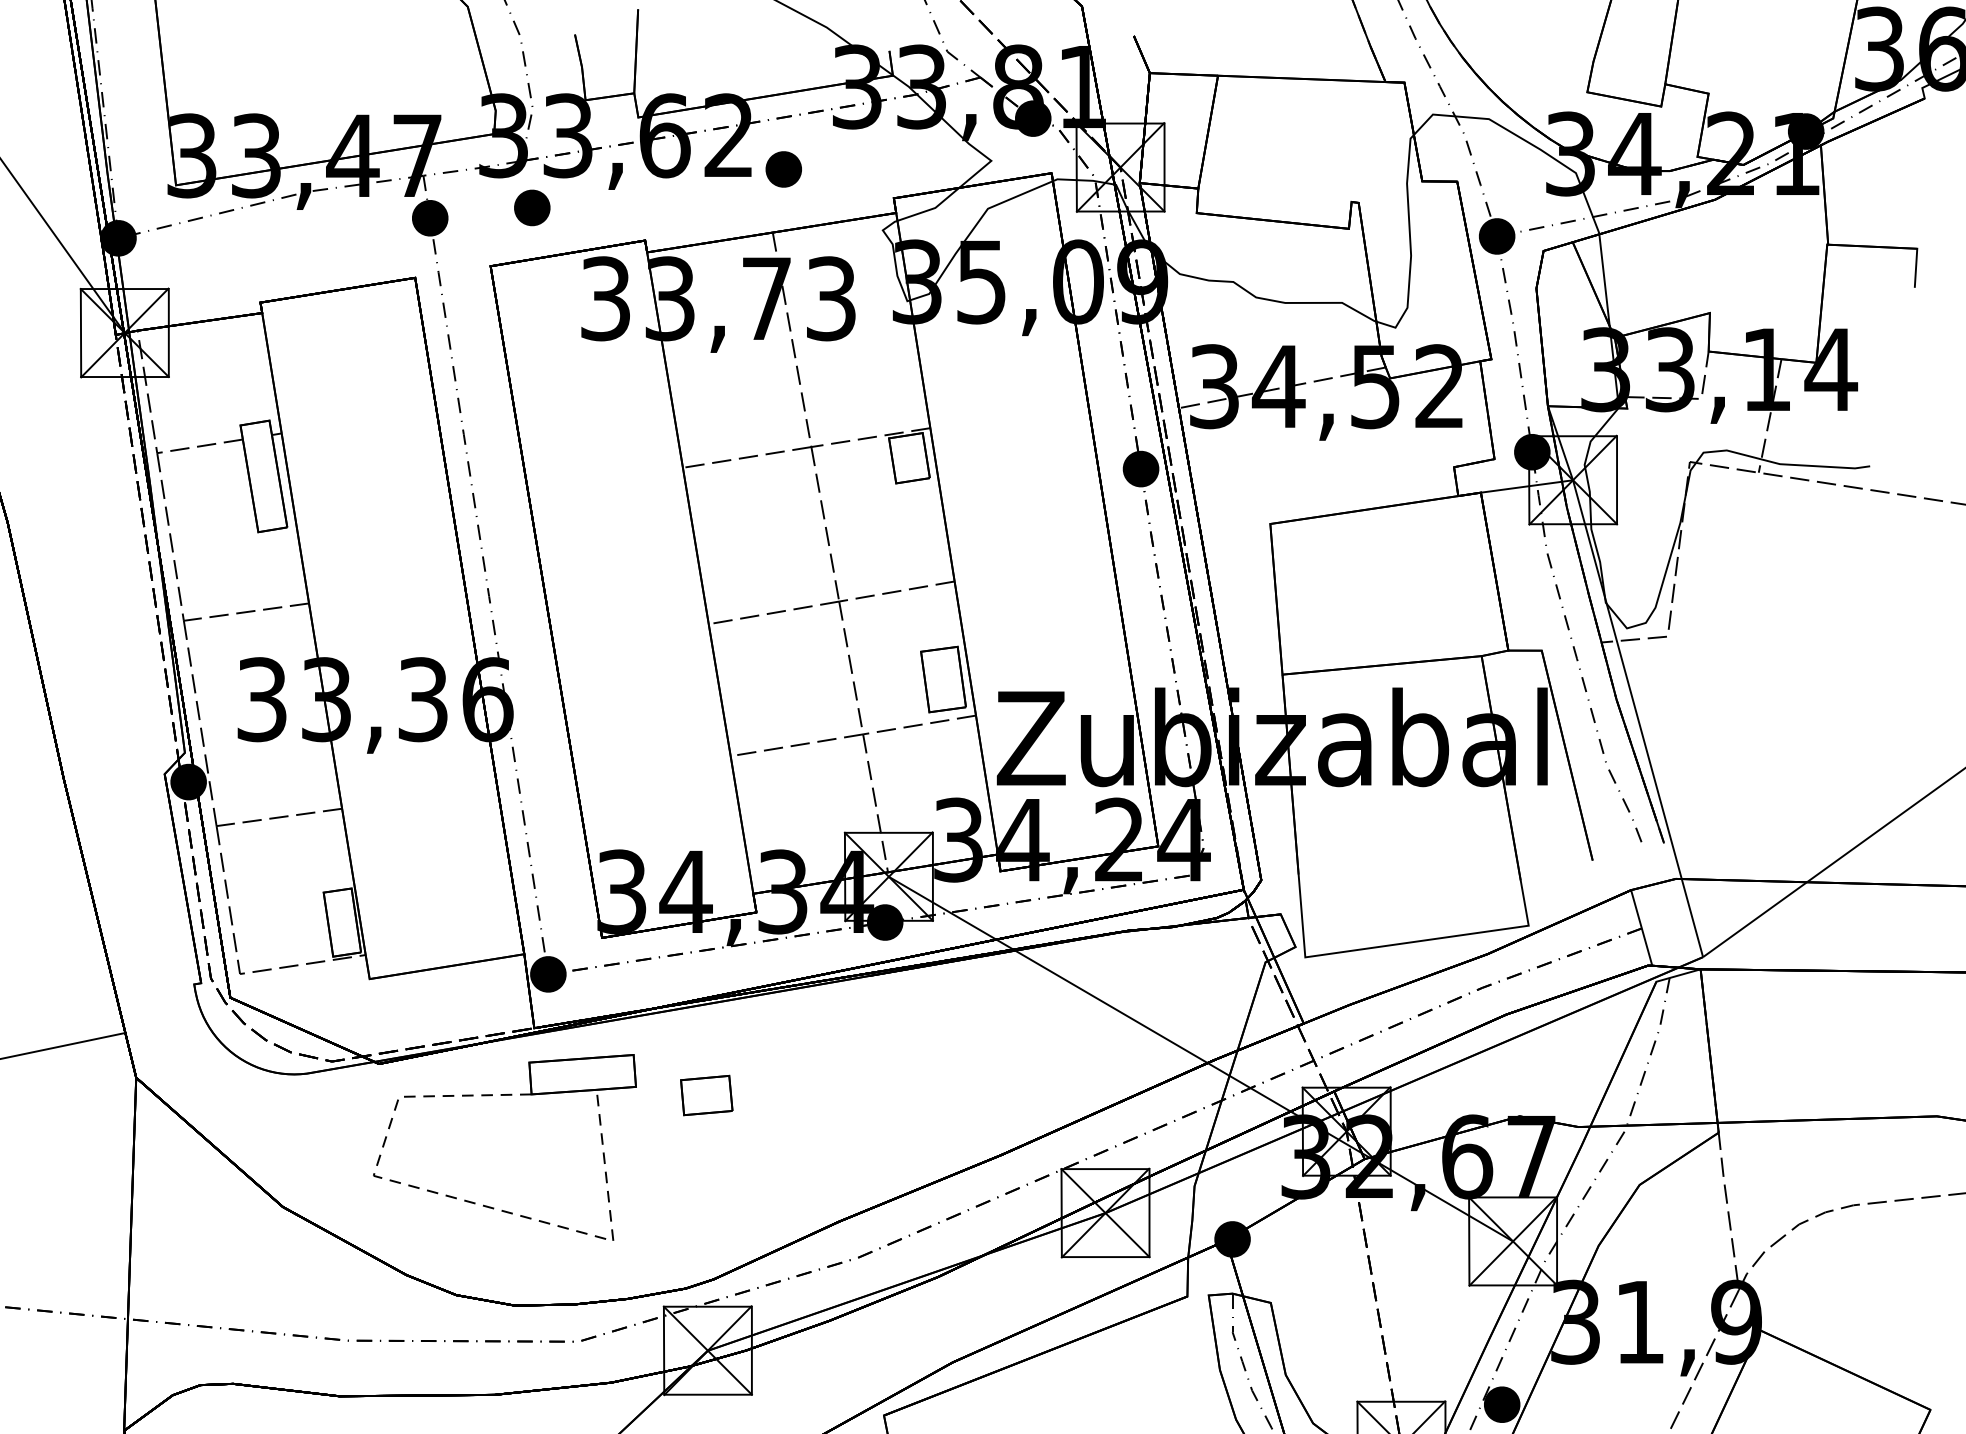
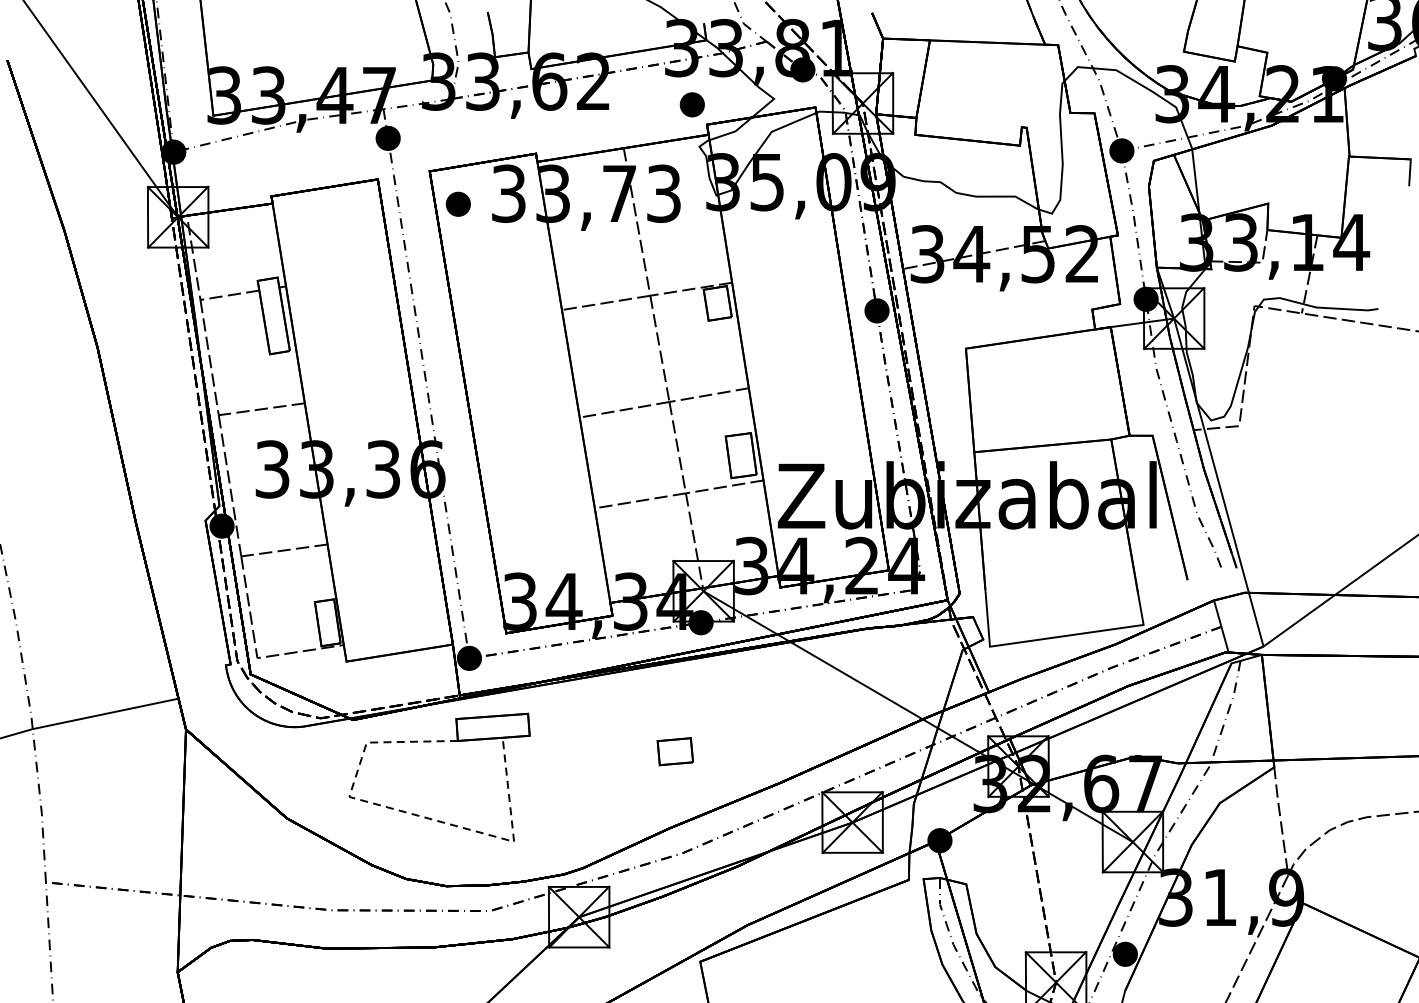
part: (782, 168) -> (691, 104), moved
part: (531, 206) -> (457, 203), moved
part: (705, 1095) -> (674, 751), moved

